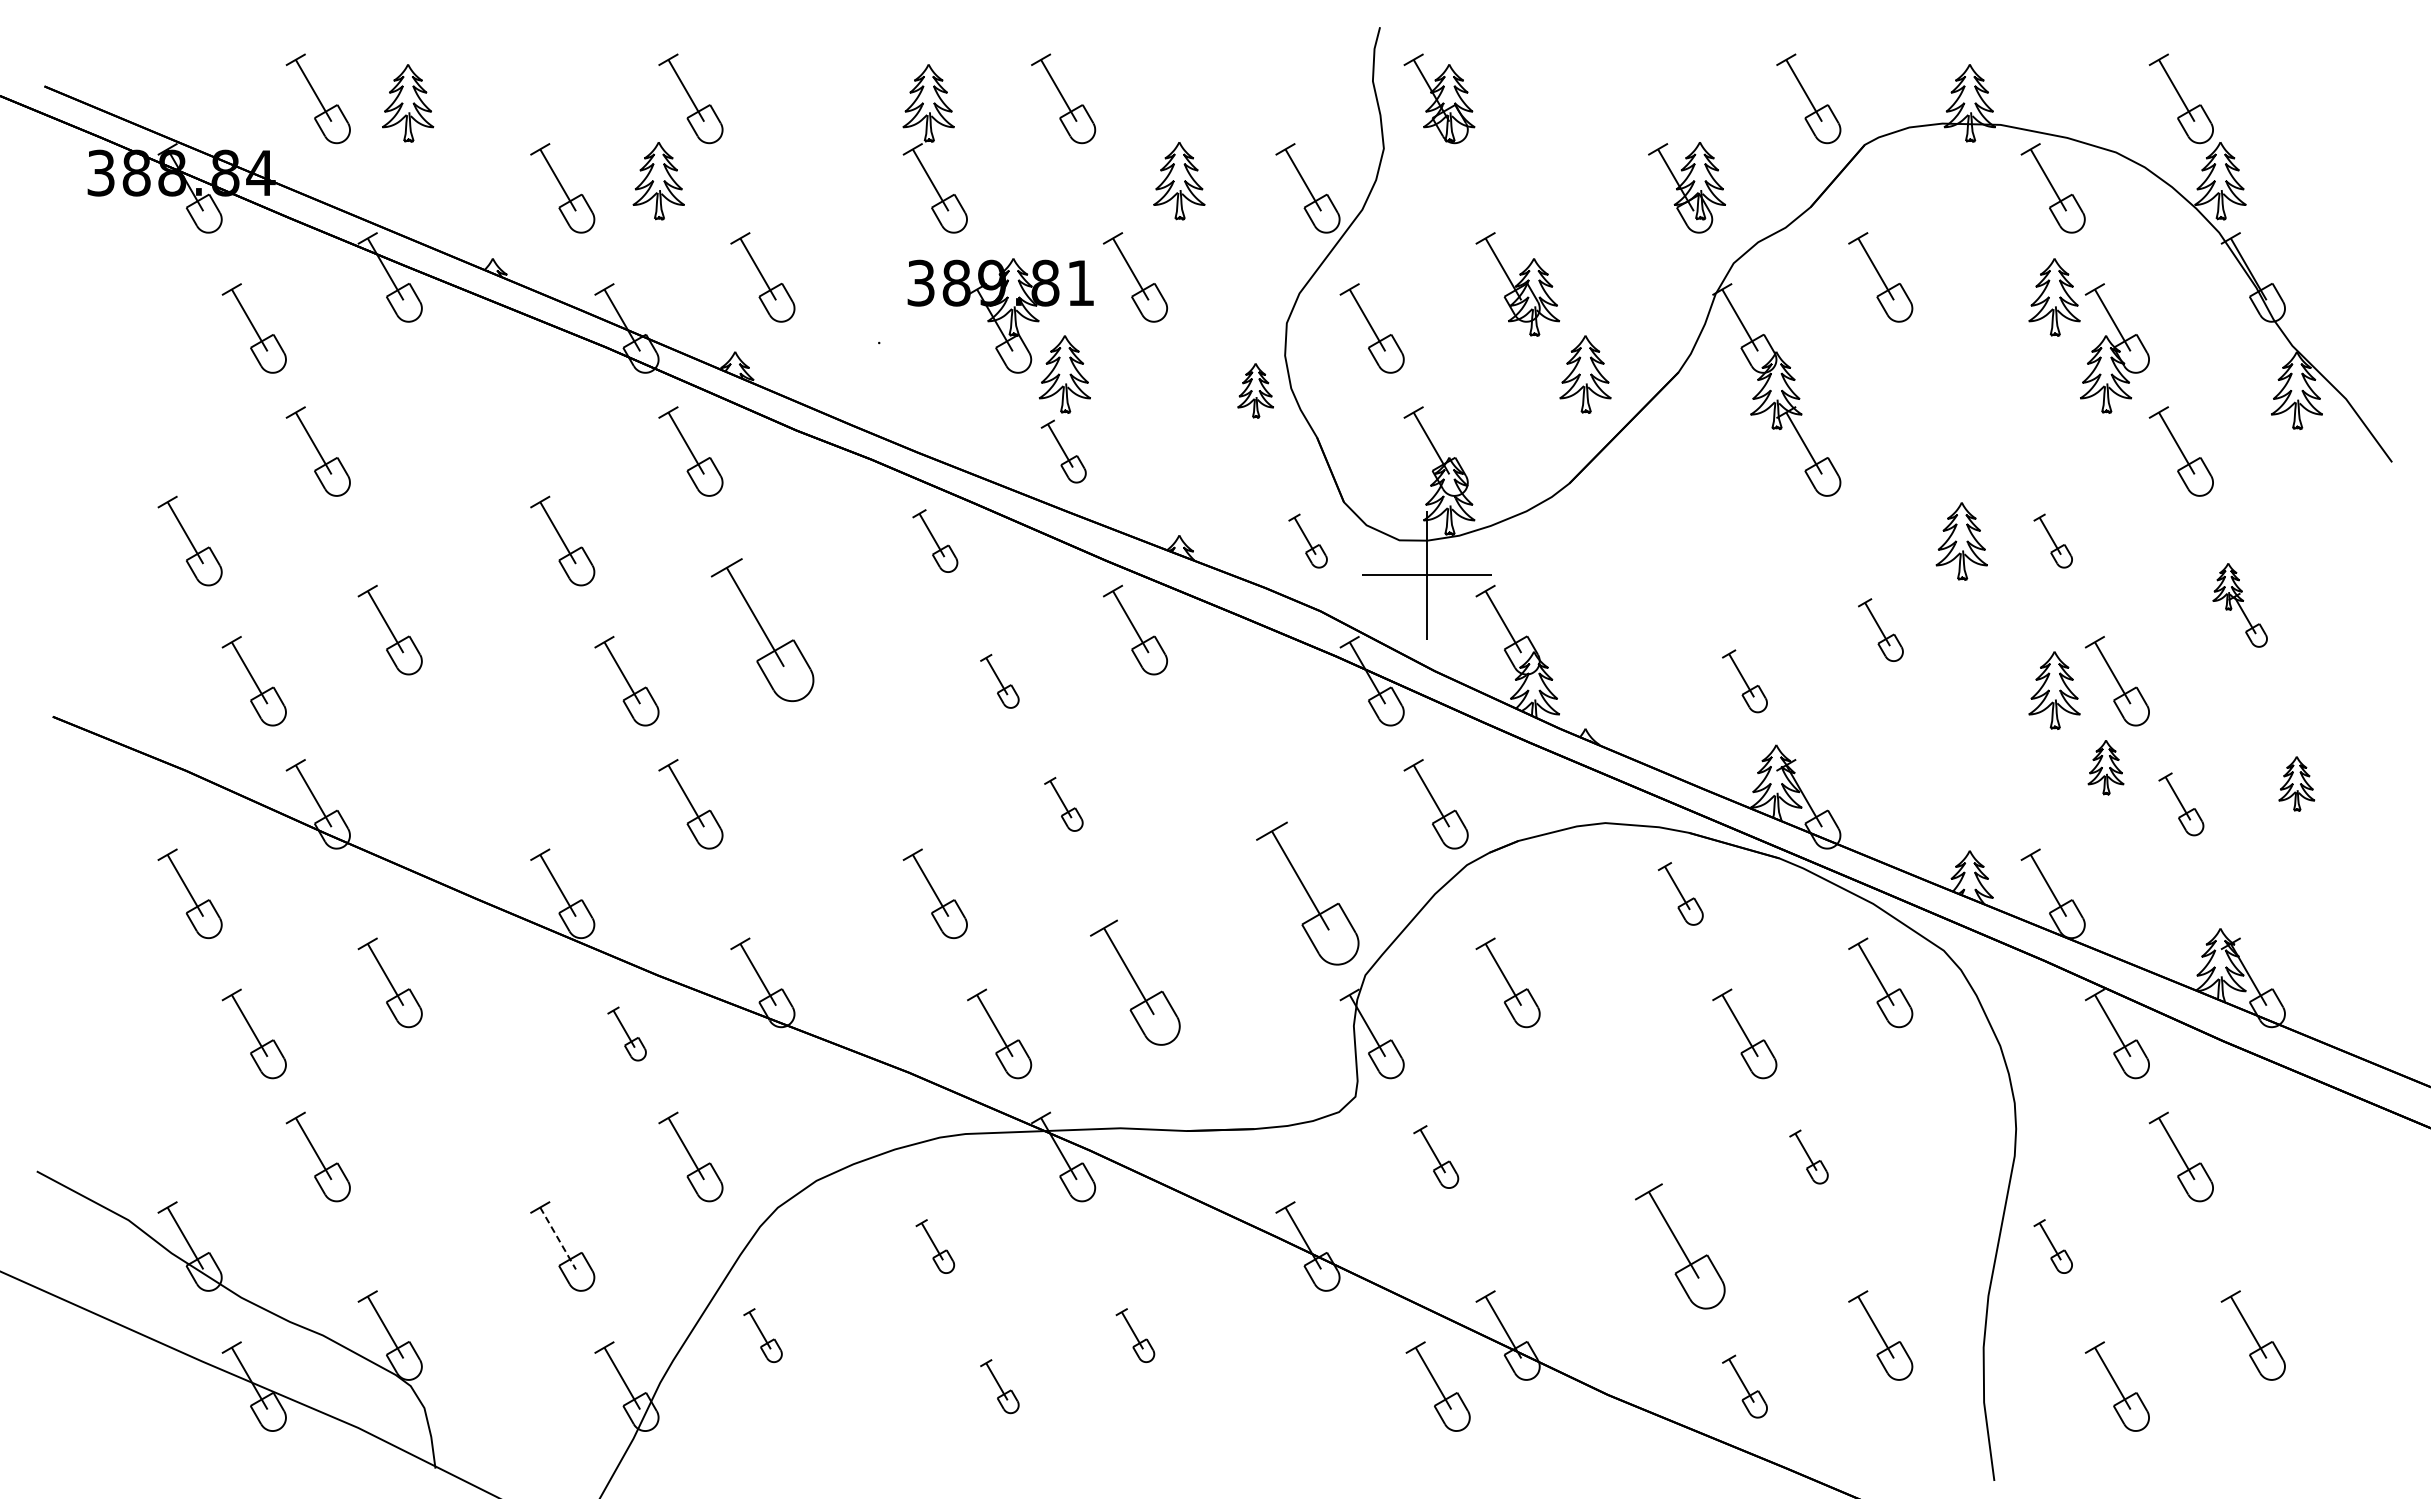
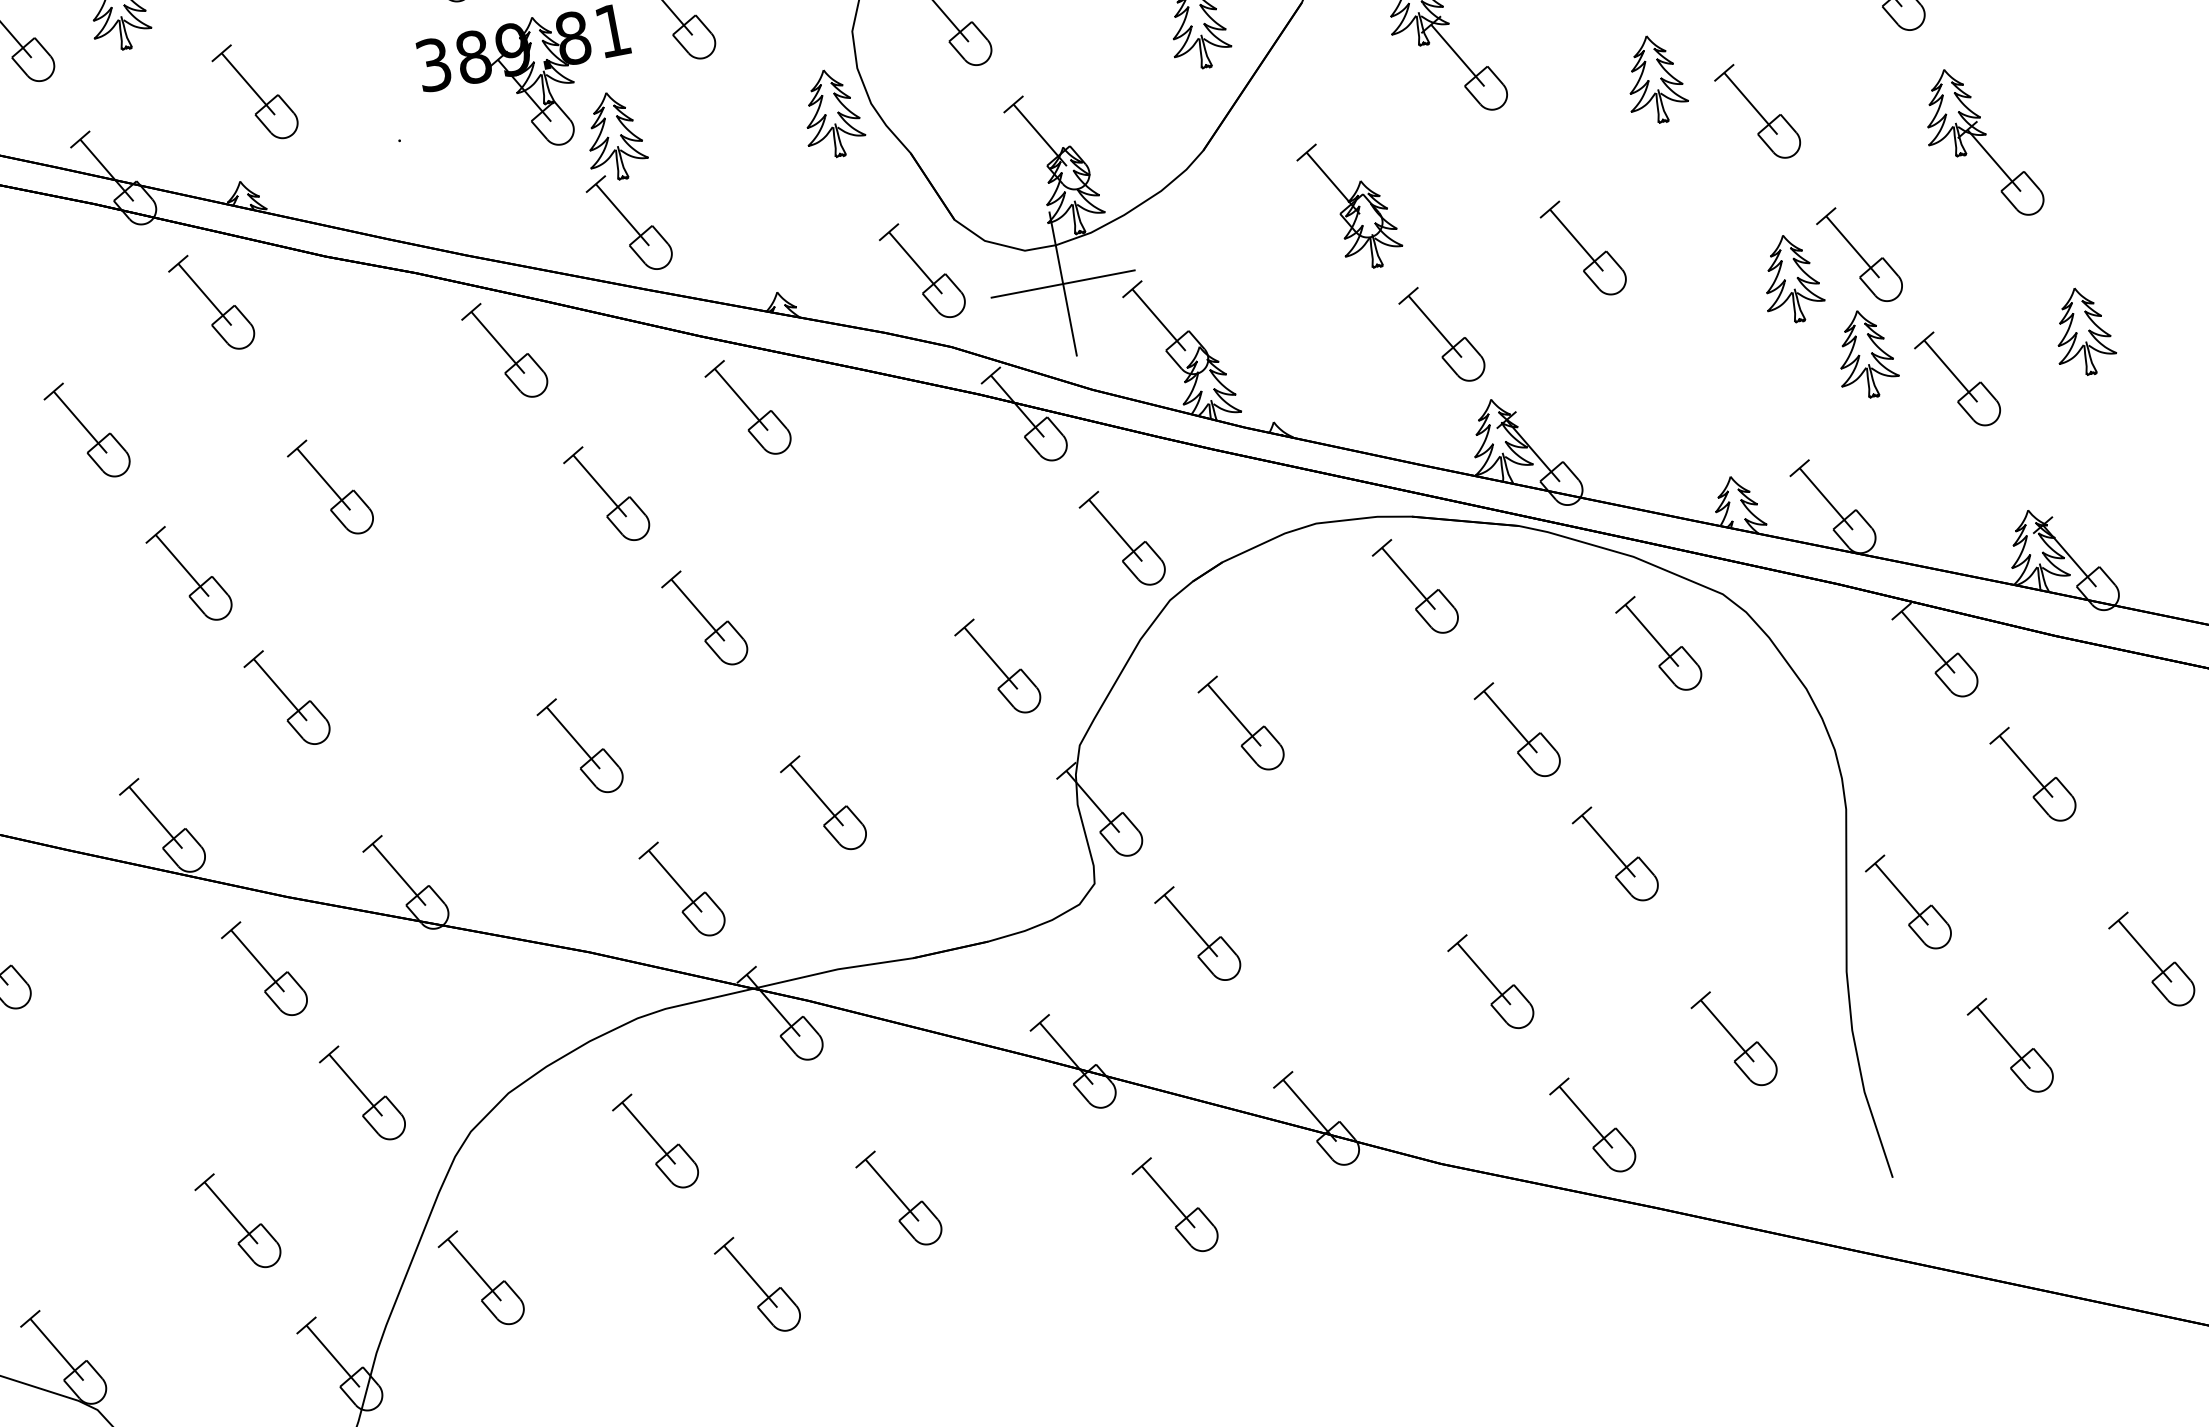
part: (1255, 390) -> (831, 113), size x1.43
part: (1063, 451) -> (629, 222), size x1.43
part: (934, 540) -> (503, 350), size x1.43
part: (1307, 540) -> (921, 270), size x1.67
part: (2052, 540) -> (1756, 111), size x1.67
part: (1961, 541) -> (1654, 79), moved
part: (1686, 554) -> (1349, 205), added
part: (2239, 605) -> (1980, 144), size x1.67
part: (762, 629) -> (330, 486), size x0.62
part: (1880, 629) -> (1583, 247), size x1.43
part: (999, 681) -> (606, 494), size x1.67
part: (1744, 681) -> (1441, 335), size x1.43
part: (2105, 767) -> (1864, 354), size x1.43
part: (2296, 783) -> (2082, 331), size x1.43
part: (1063, 804) -> (704, 618), size x1.67
part: (2180, 804) -> (1956, 379), size x1.43
part: (1307, 893) -> (997, 666), size x0.62
part: (1680, 893) -> (1415, 586), size x1.43
part: (1135, 982) -> (823, 802), size x0.71
part: (626, 1033) -> (264, 968), size x1.67
part: (1435, 1156) -> (1197, 933), size x1.43
part: (1808, 1156) -> (1615, 853), size x1.67
line: (558, 1238) -> (231, 1213), dashed -> solid
part: (934, 1246) -> (654, 1141), size x1.67
part: (1680, 1246) -> (1490, 982), size x0.71
part: (2052, 1246) -> (1907, 902), size x1.67
part: (762, 1335) -> (481, 1278), size x1.67
part: (1134, 1335) -> (897, 1198), size x1.67
part: (999, 1386) -> (757, 1284), size x1.67
part: (1437, 1386) -> (1174, 1205), moved
part: (1744, 1386) -> (1592, 1125), size x1.43

